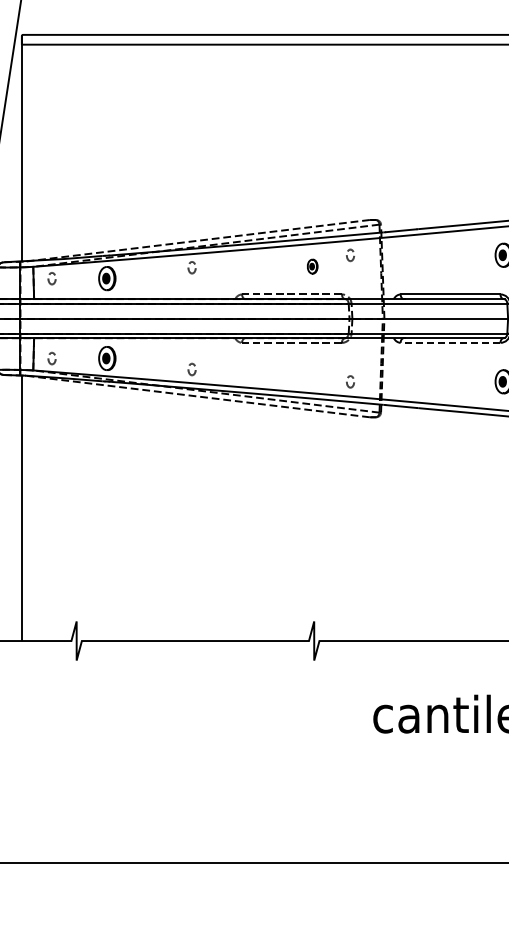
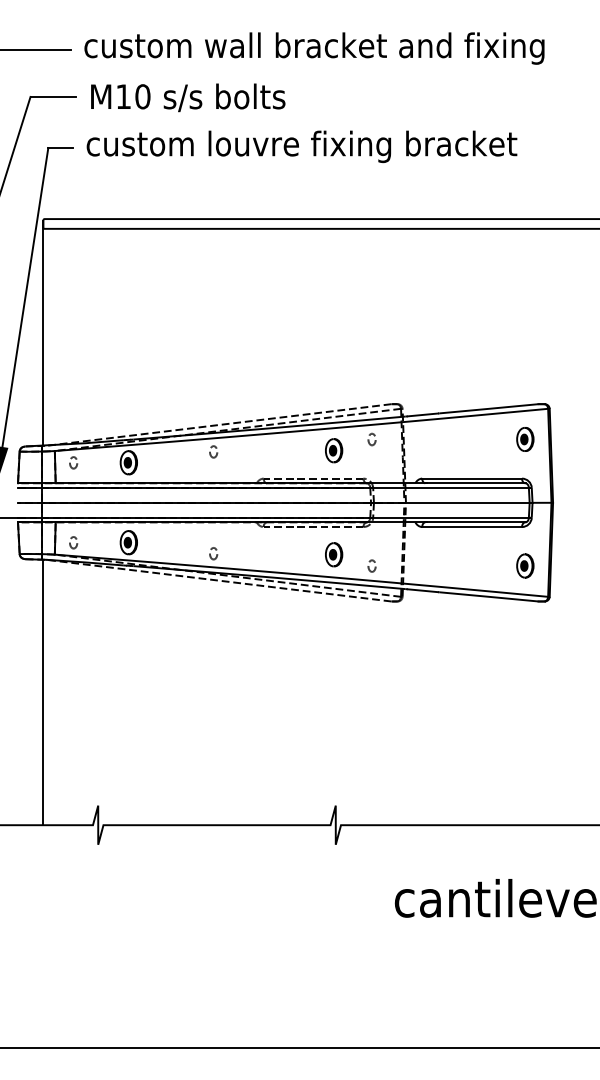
part: (312, 266) -> (334, 450), size x1.67
line: (450, 343) -> (472, 527), dashed -> solid
part: (312, 370) -> (334, 554), added

